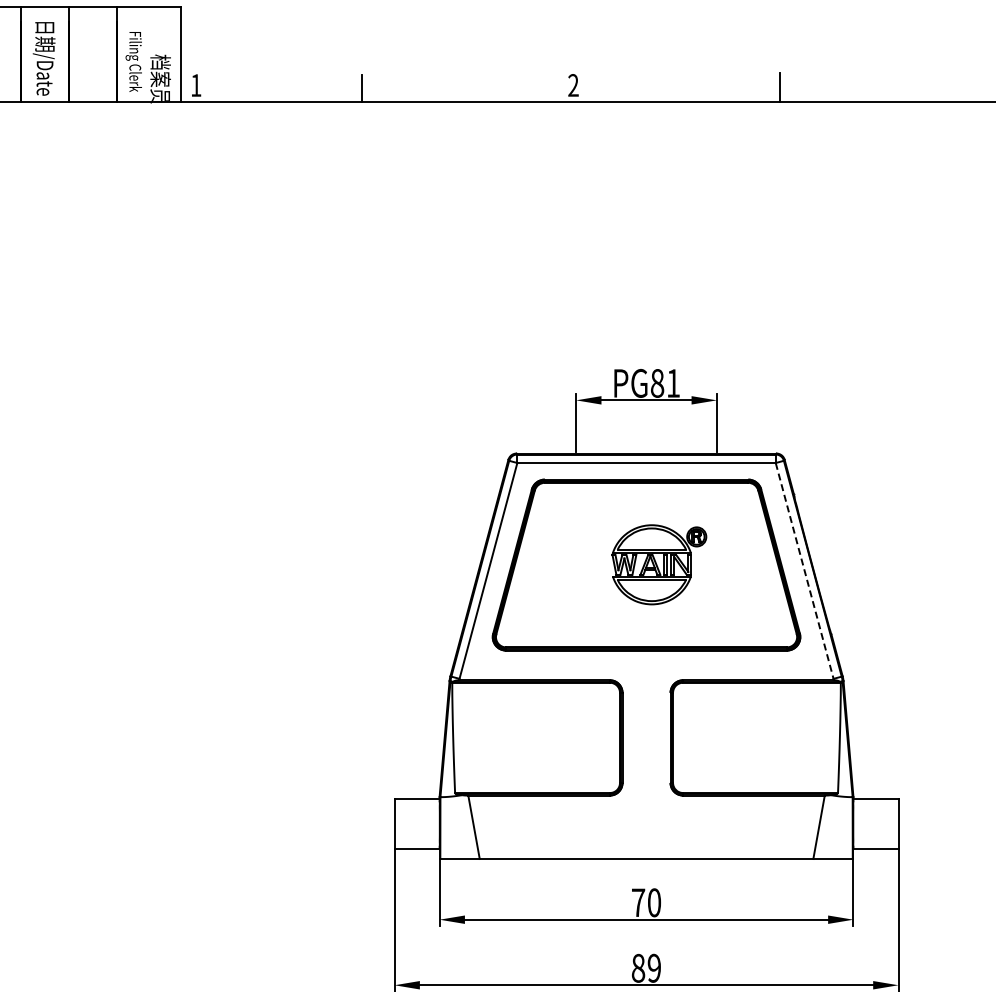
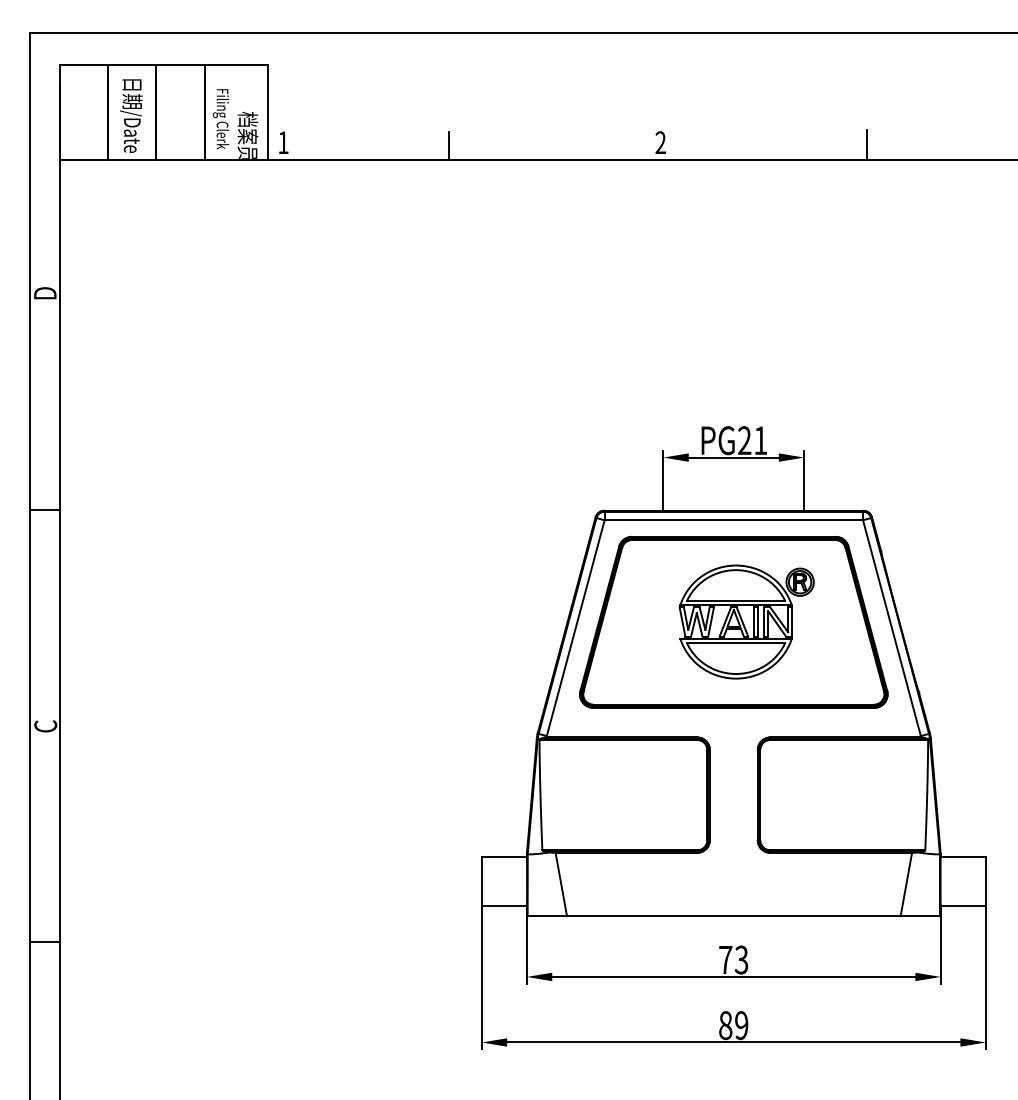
text: (657, 383) -> (744, 440), PG81 -> PG21
part: (659, 564) -> (746, 621), size x1.43
line: (804, 571) -> (891, 628), dashed -> solid
text: (654, 902) -> (741, 959), 70 -> 73

